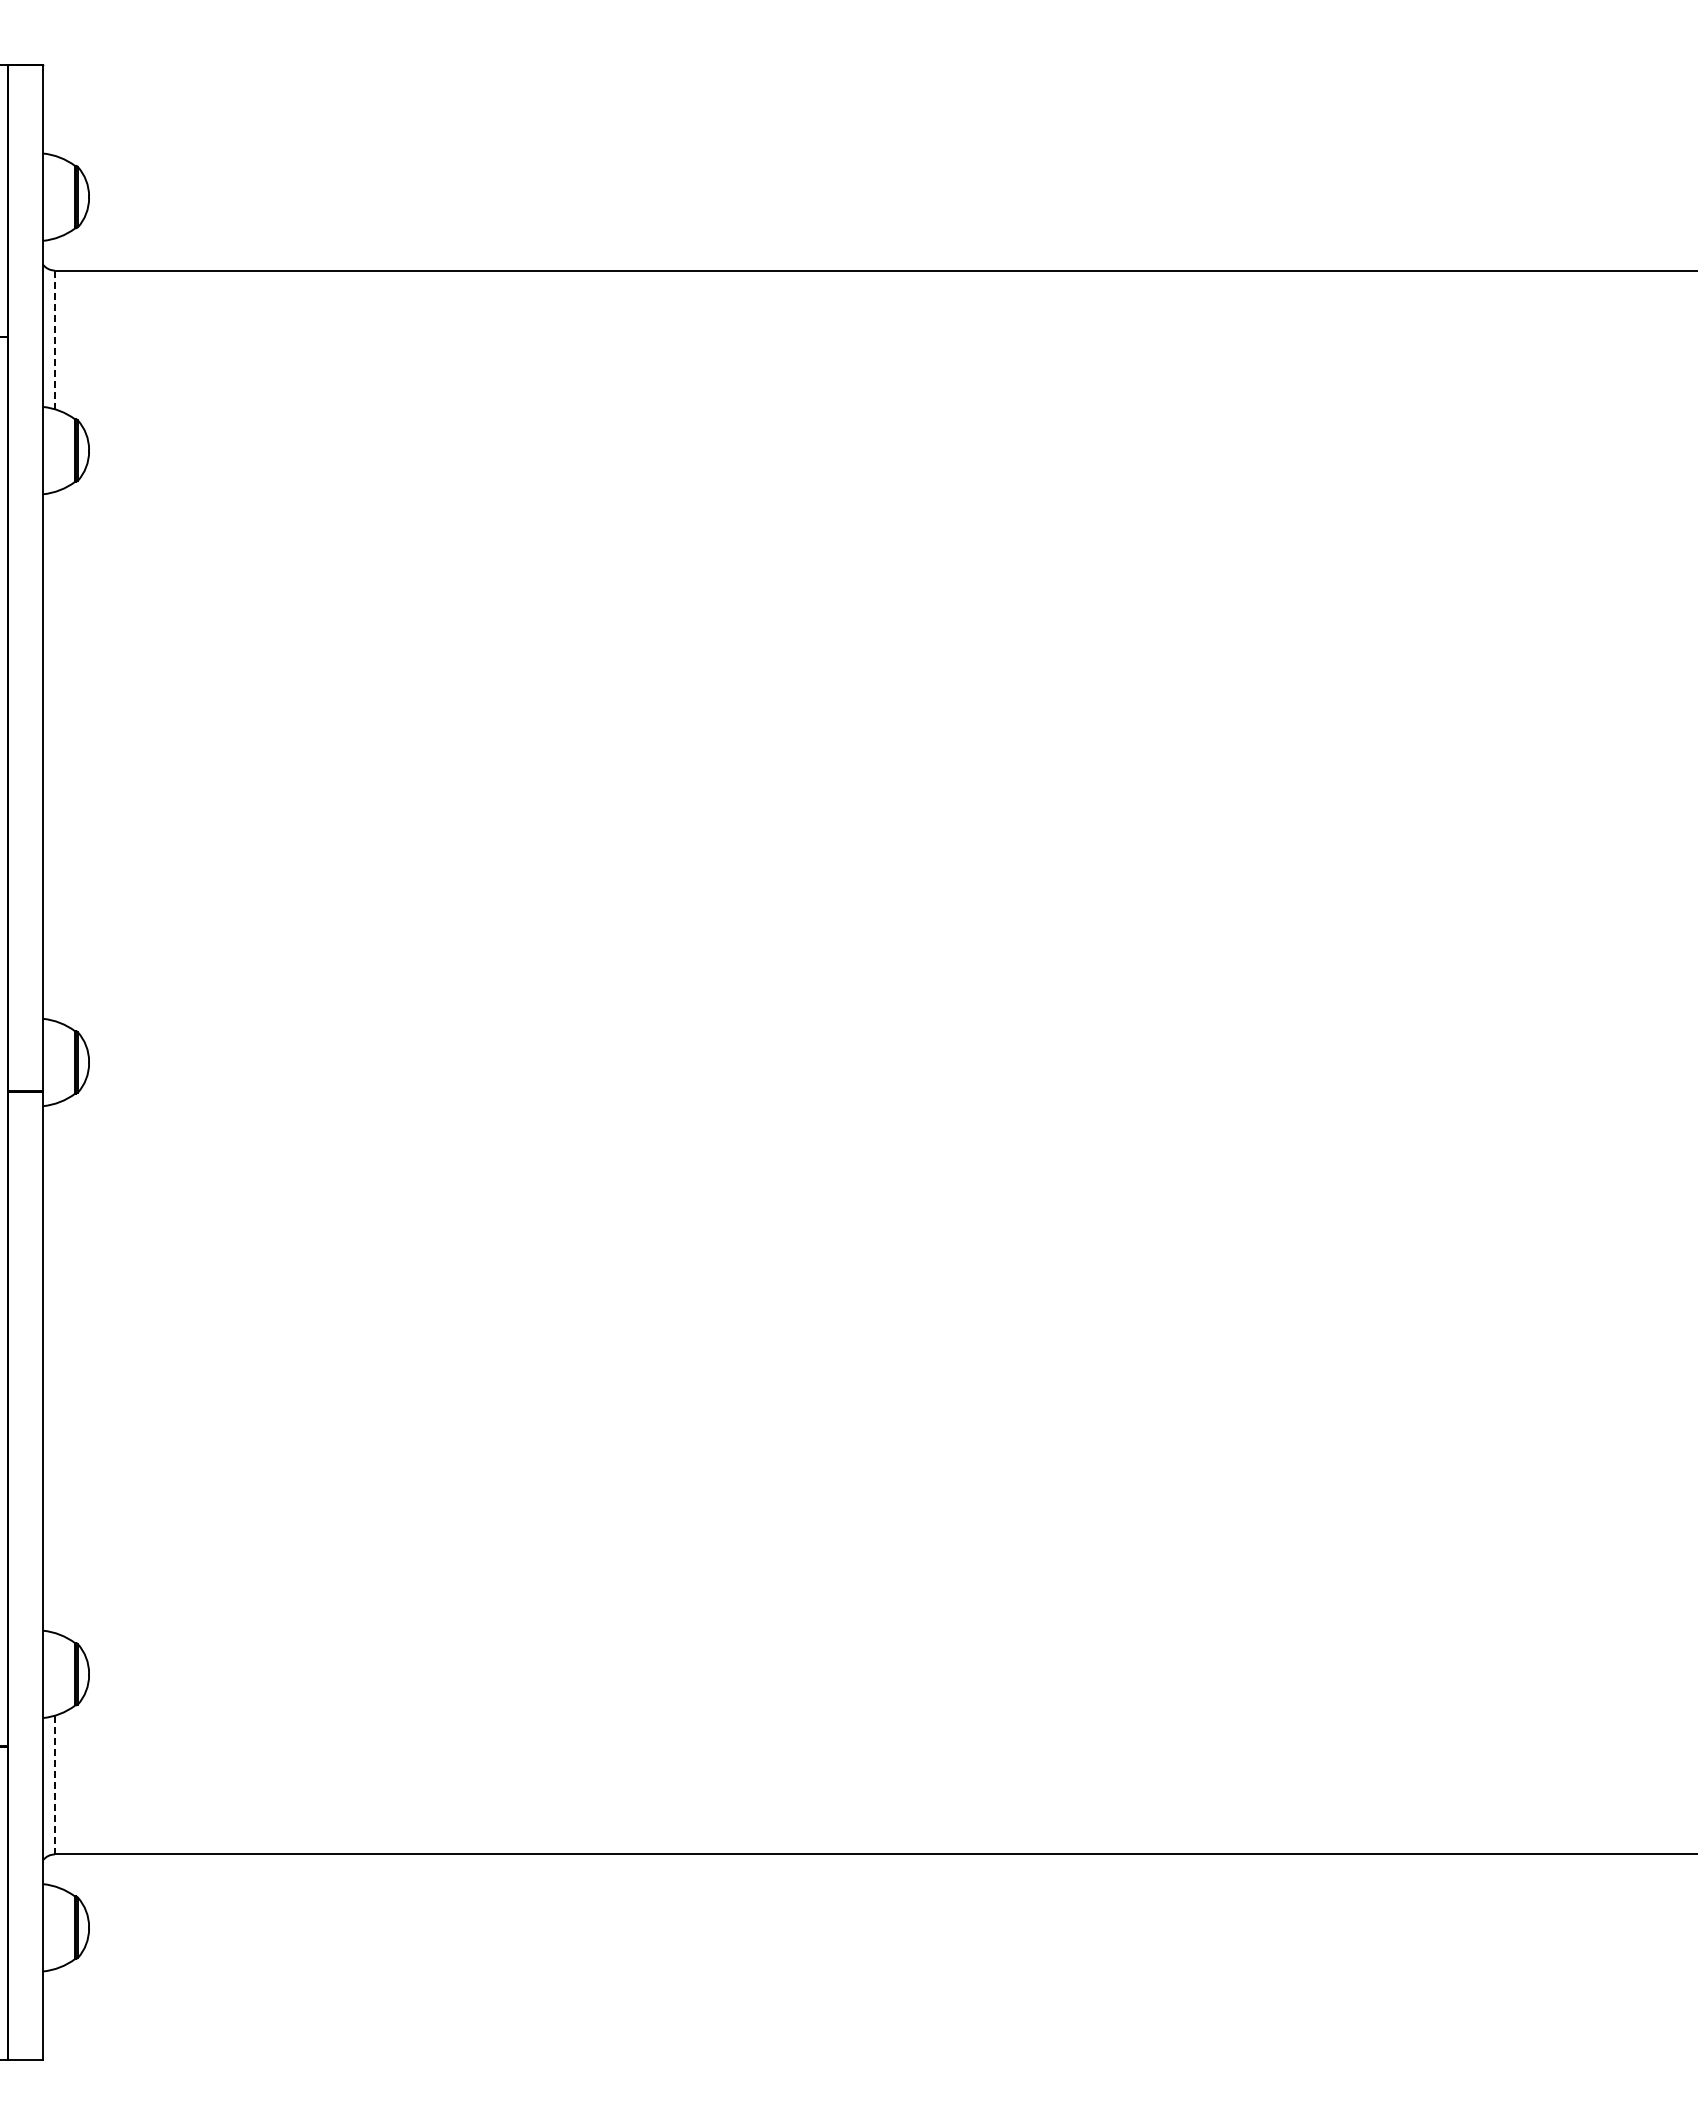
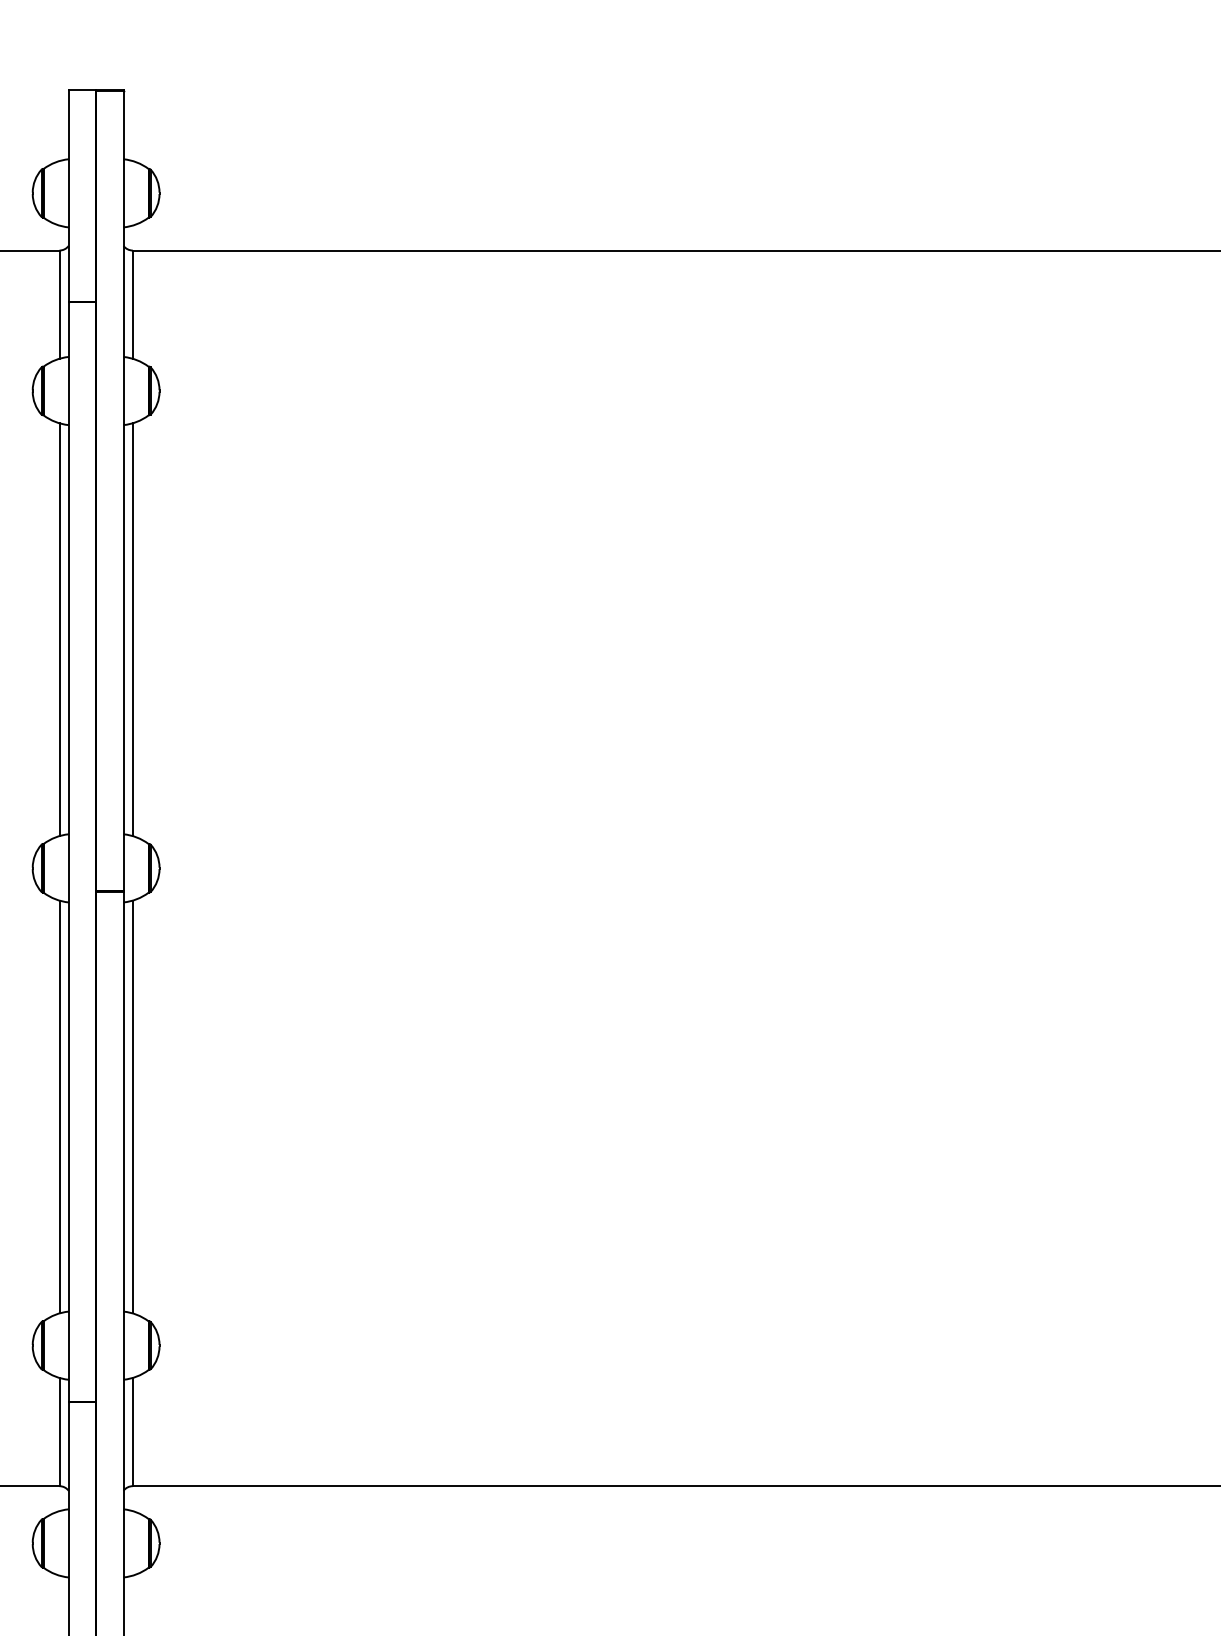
line: (54, 340) -> (132, 305), dashed -> solid
line: (54, 755) -> (132, 628), added
line: (54, 1367) -> (132, 1106), added
line: (54, 1785) -> (132, 1432), dashed -> solid

